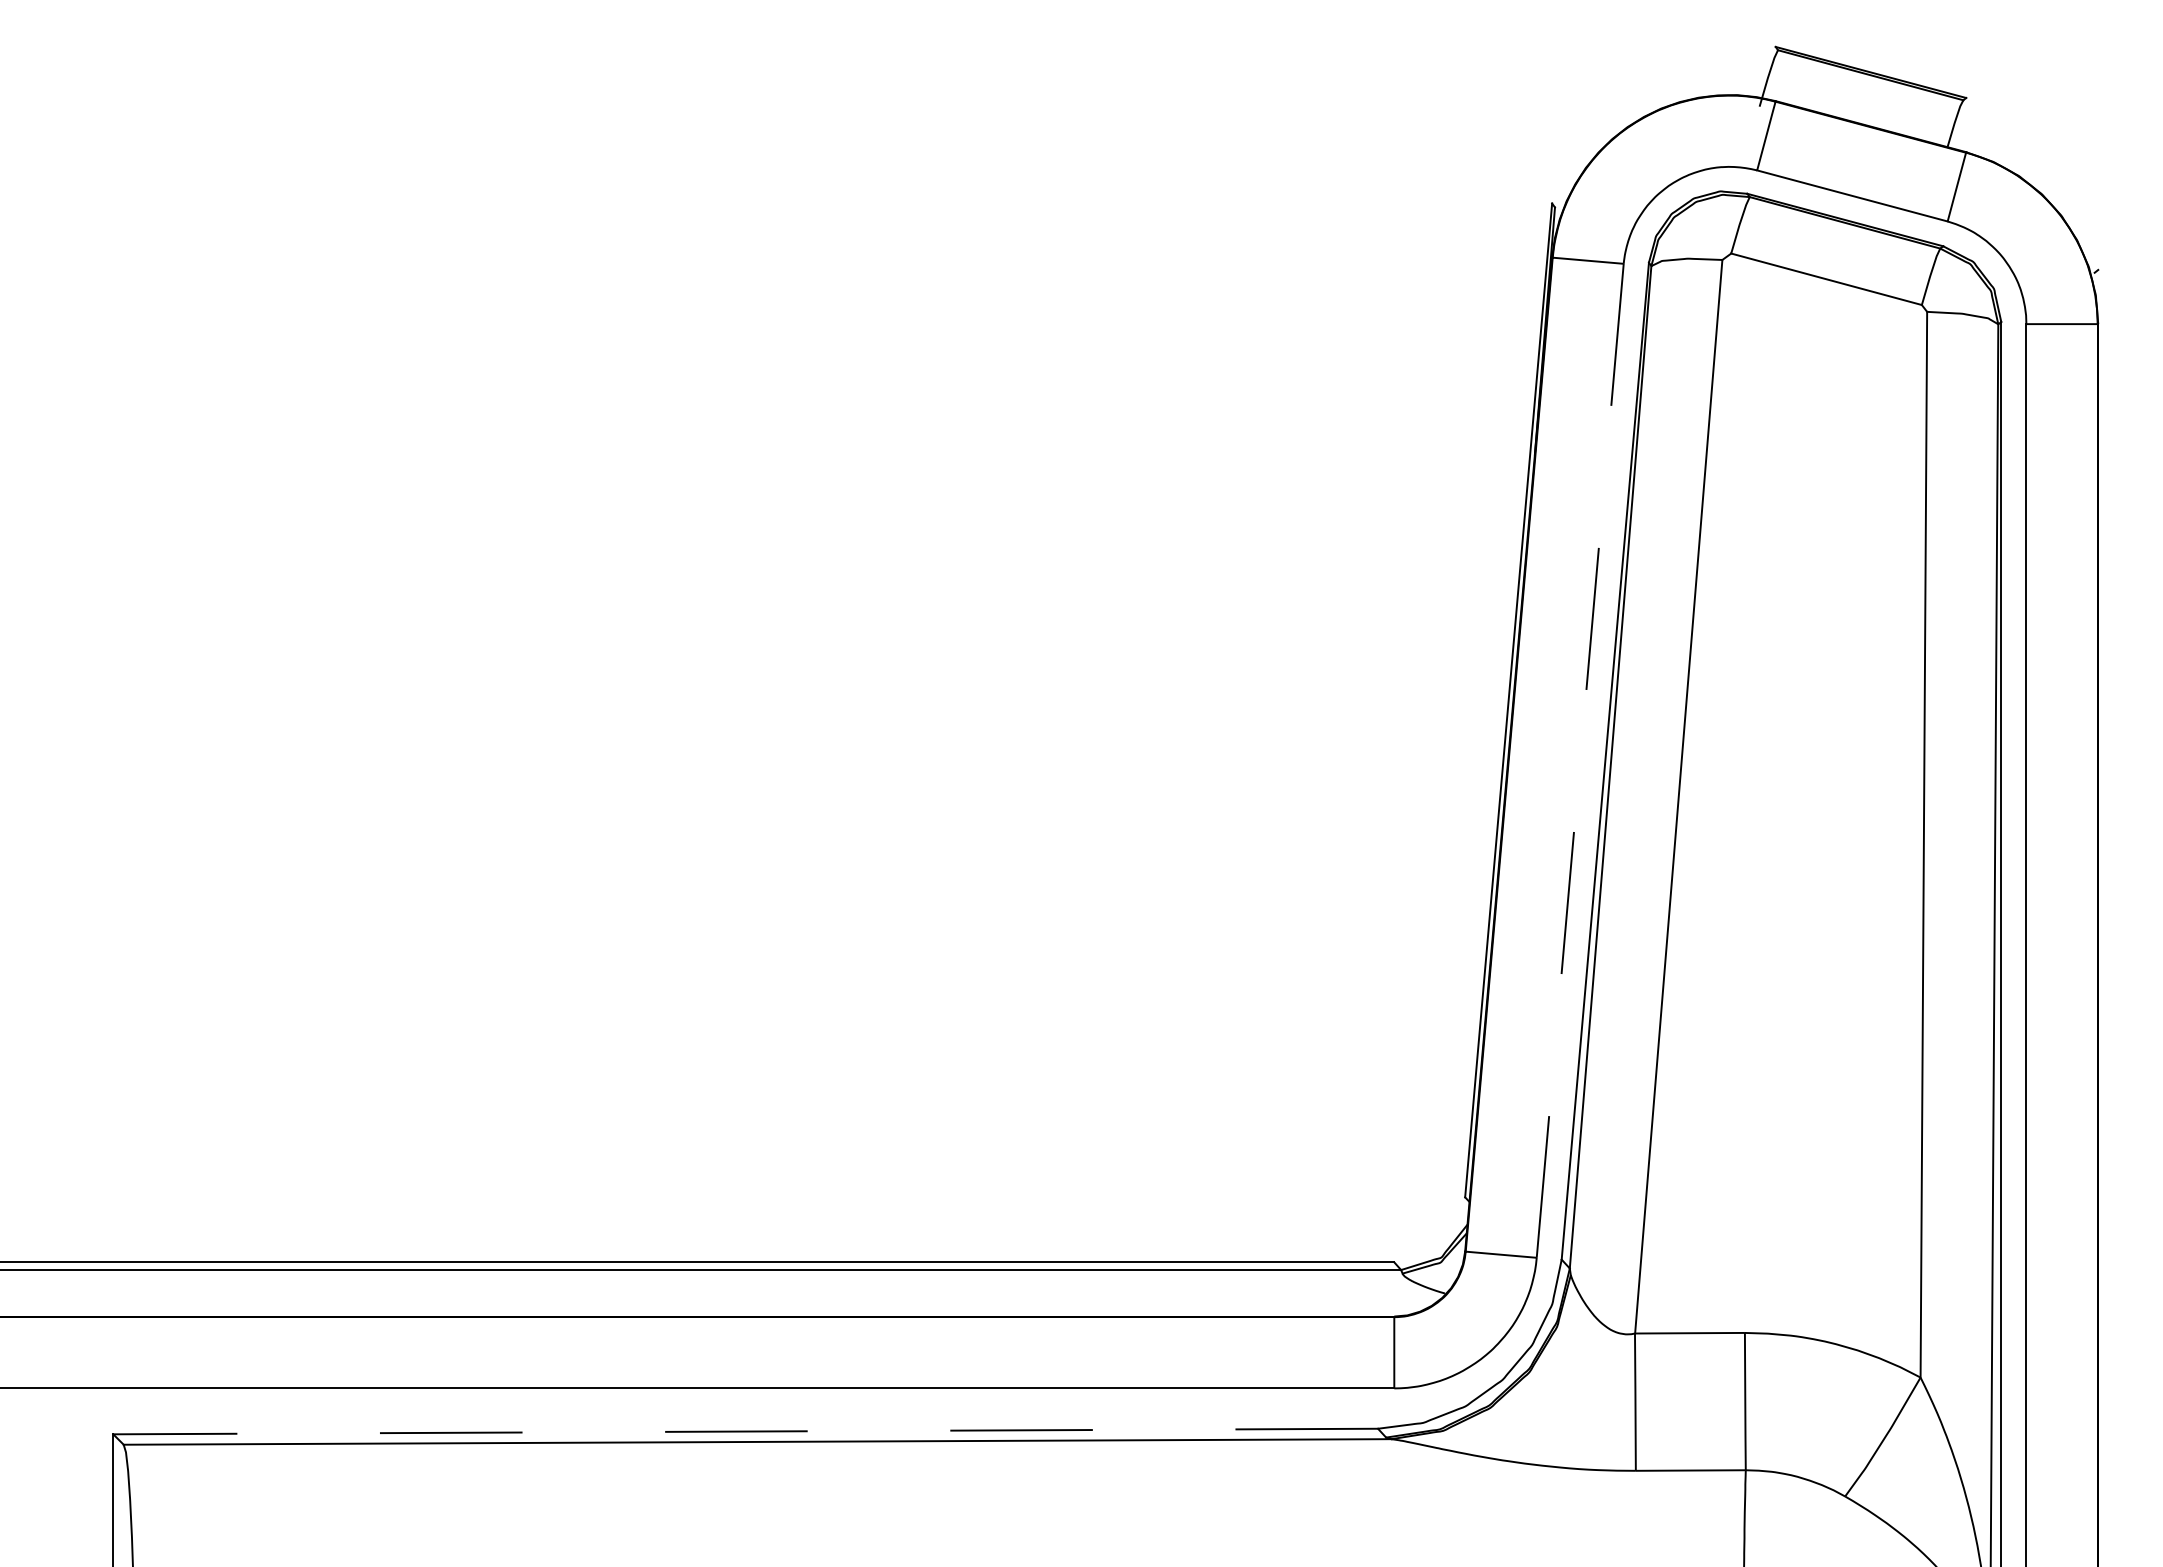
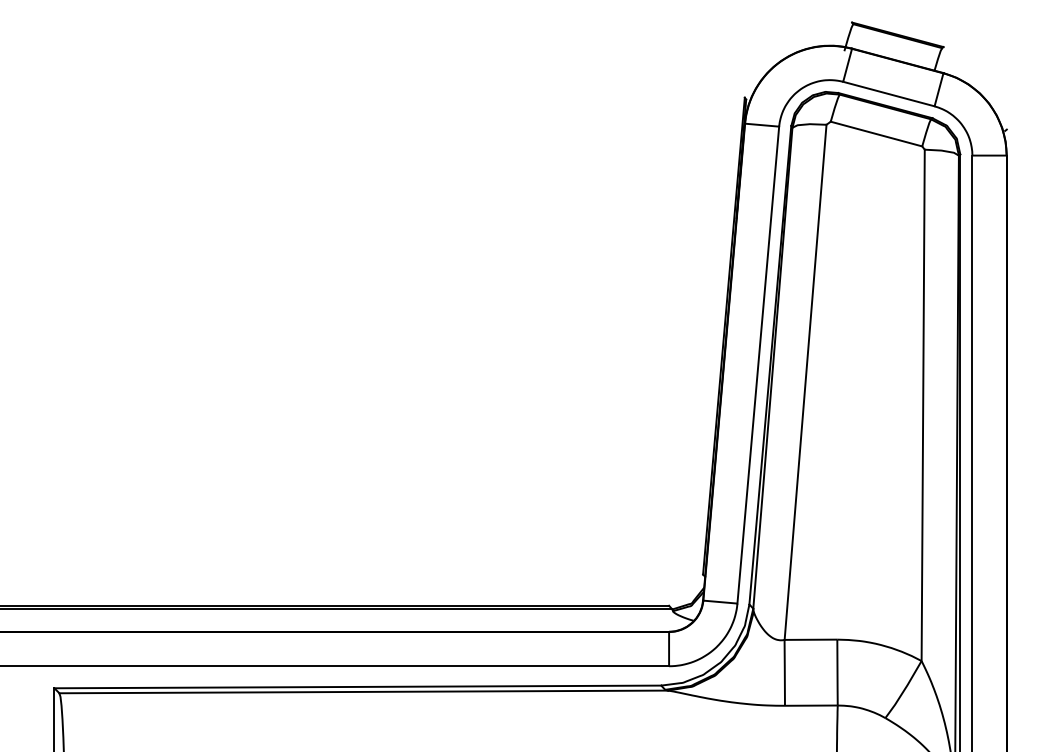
line: (1580, 761) -> (758, 365), dashed -> solid
line: (744, 1430) -> (357, 686), dashed -> solid

